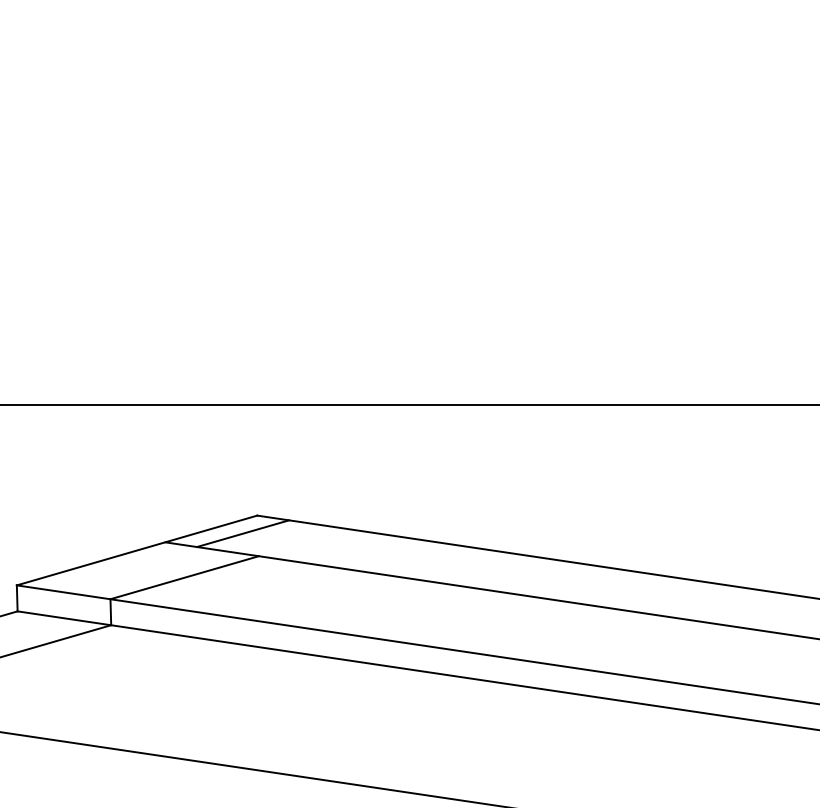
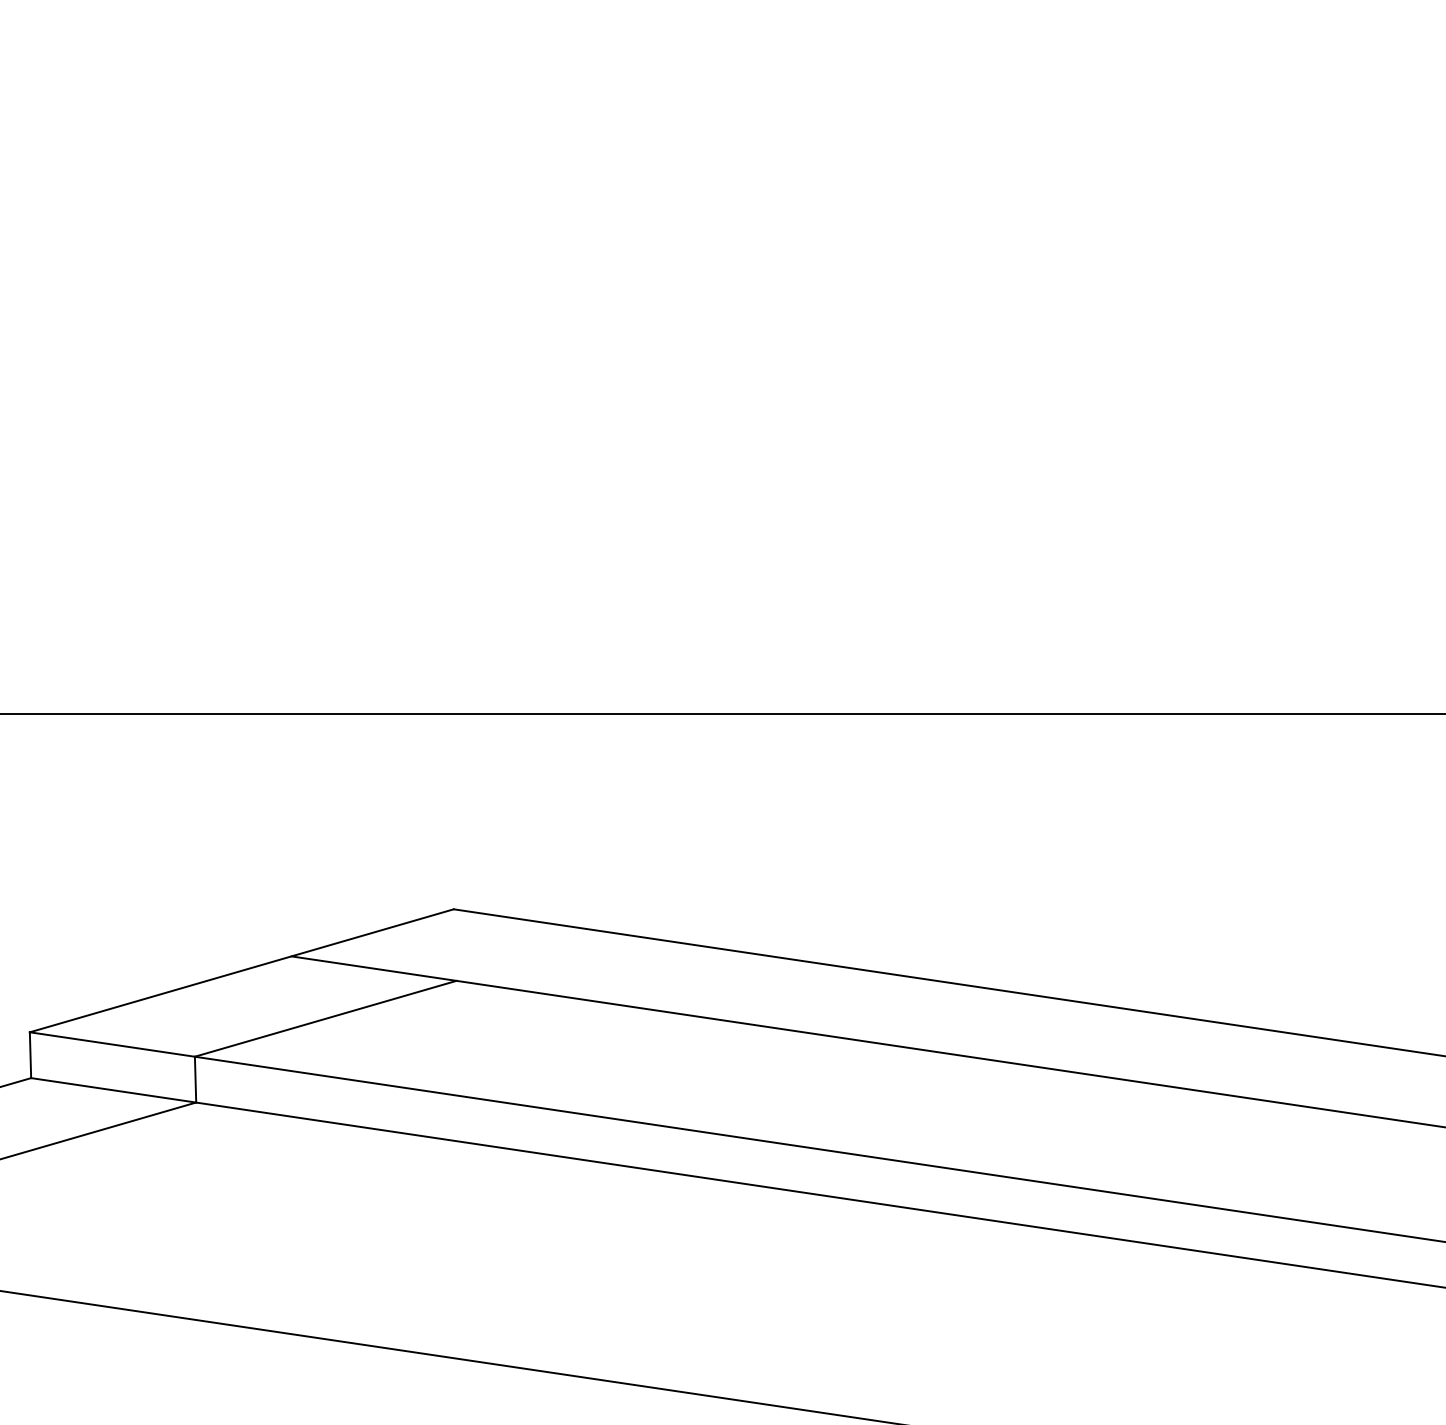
line: (243, 533) -> (429, 940), removed

